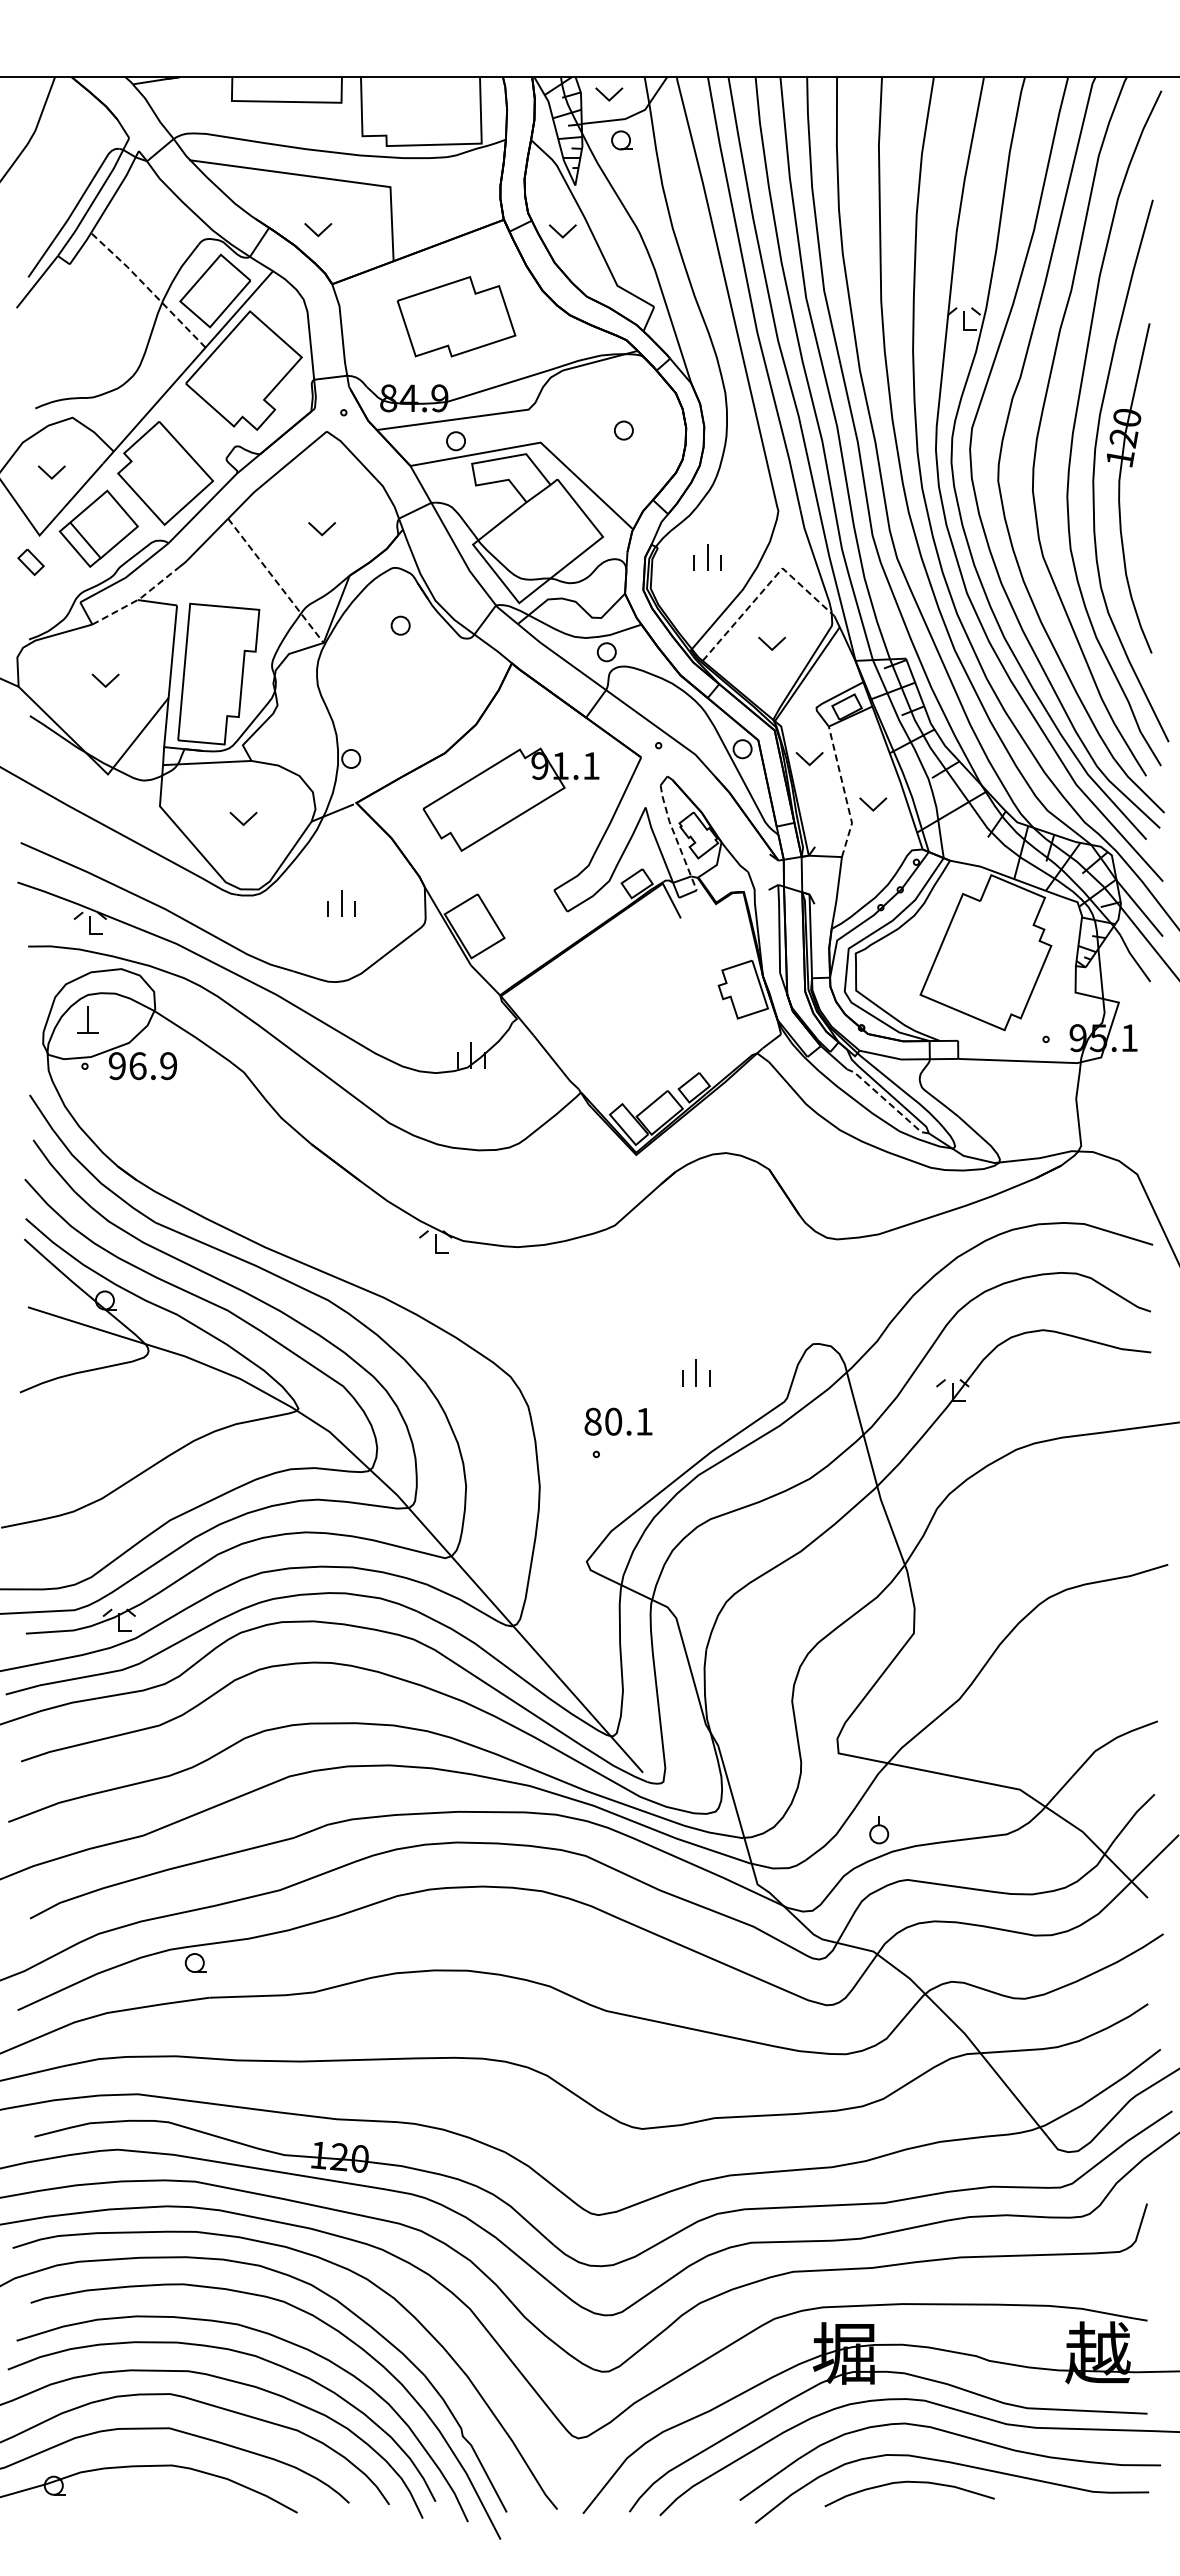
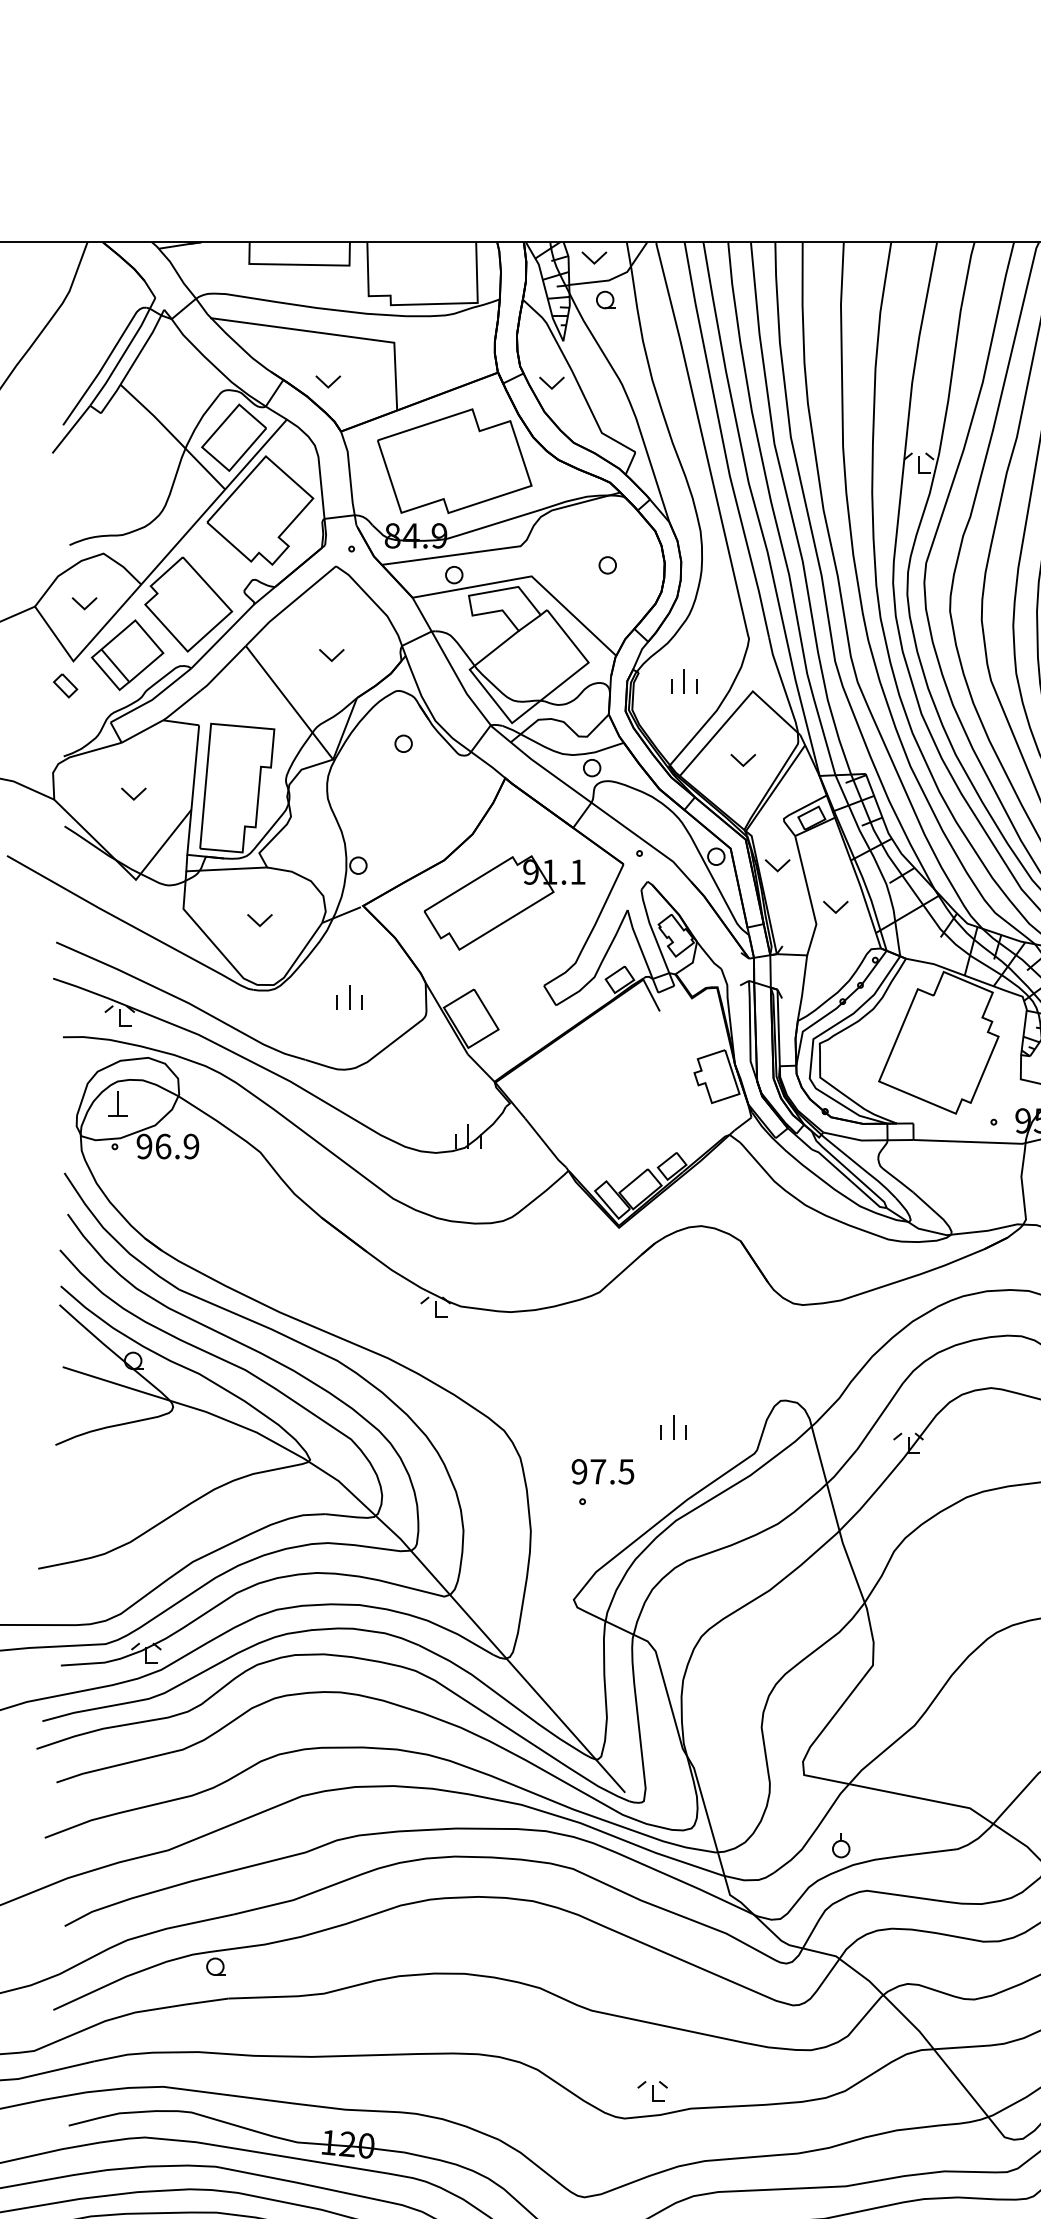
line: (148, 288) -> (173, 435), dashed -> solid
part: (456, 316) -> (454, 461), size x1.43
line: (276, 581) -> (290, 703), dashed -> solid
line: (766, 587) -> (738, 708), dashed -> solid
line: (138, 599) -> (163, 719), dashed -> solid
line: (844, 792) -> (809, 896), dashed -> solid
line: (676, 838) -> (655, 938), dashed -> solid
line: (887, 1102) -> (848, 1179), dashed -> solid
text: (618, 1421) -> (602, 1471), 80.1 -> 97.5
part: (672, 2099) -> (652, 2091), added

